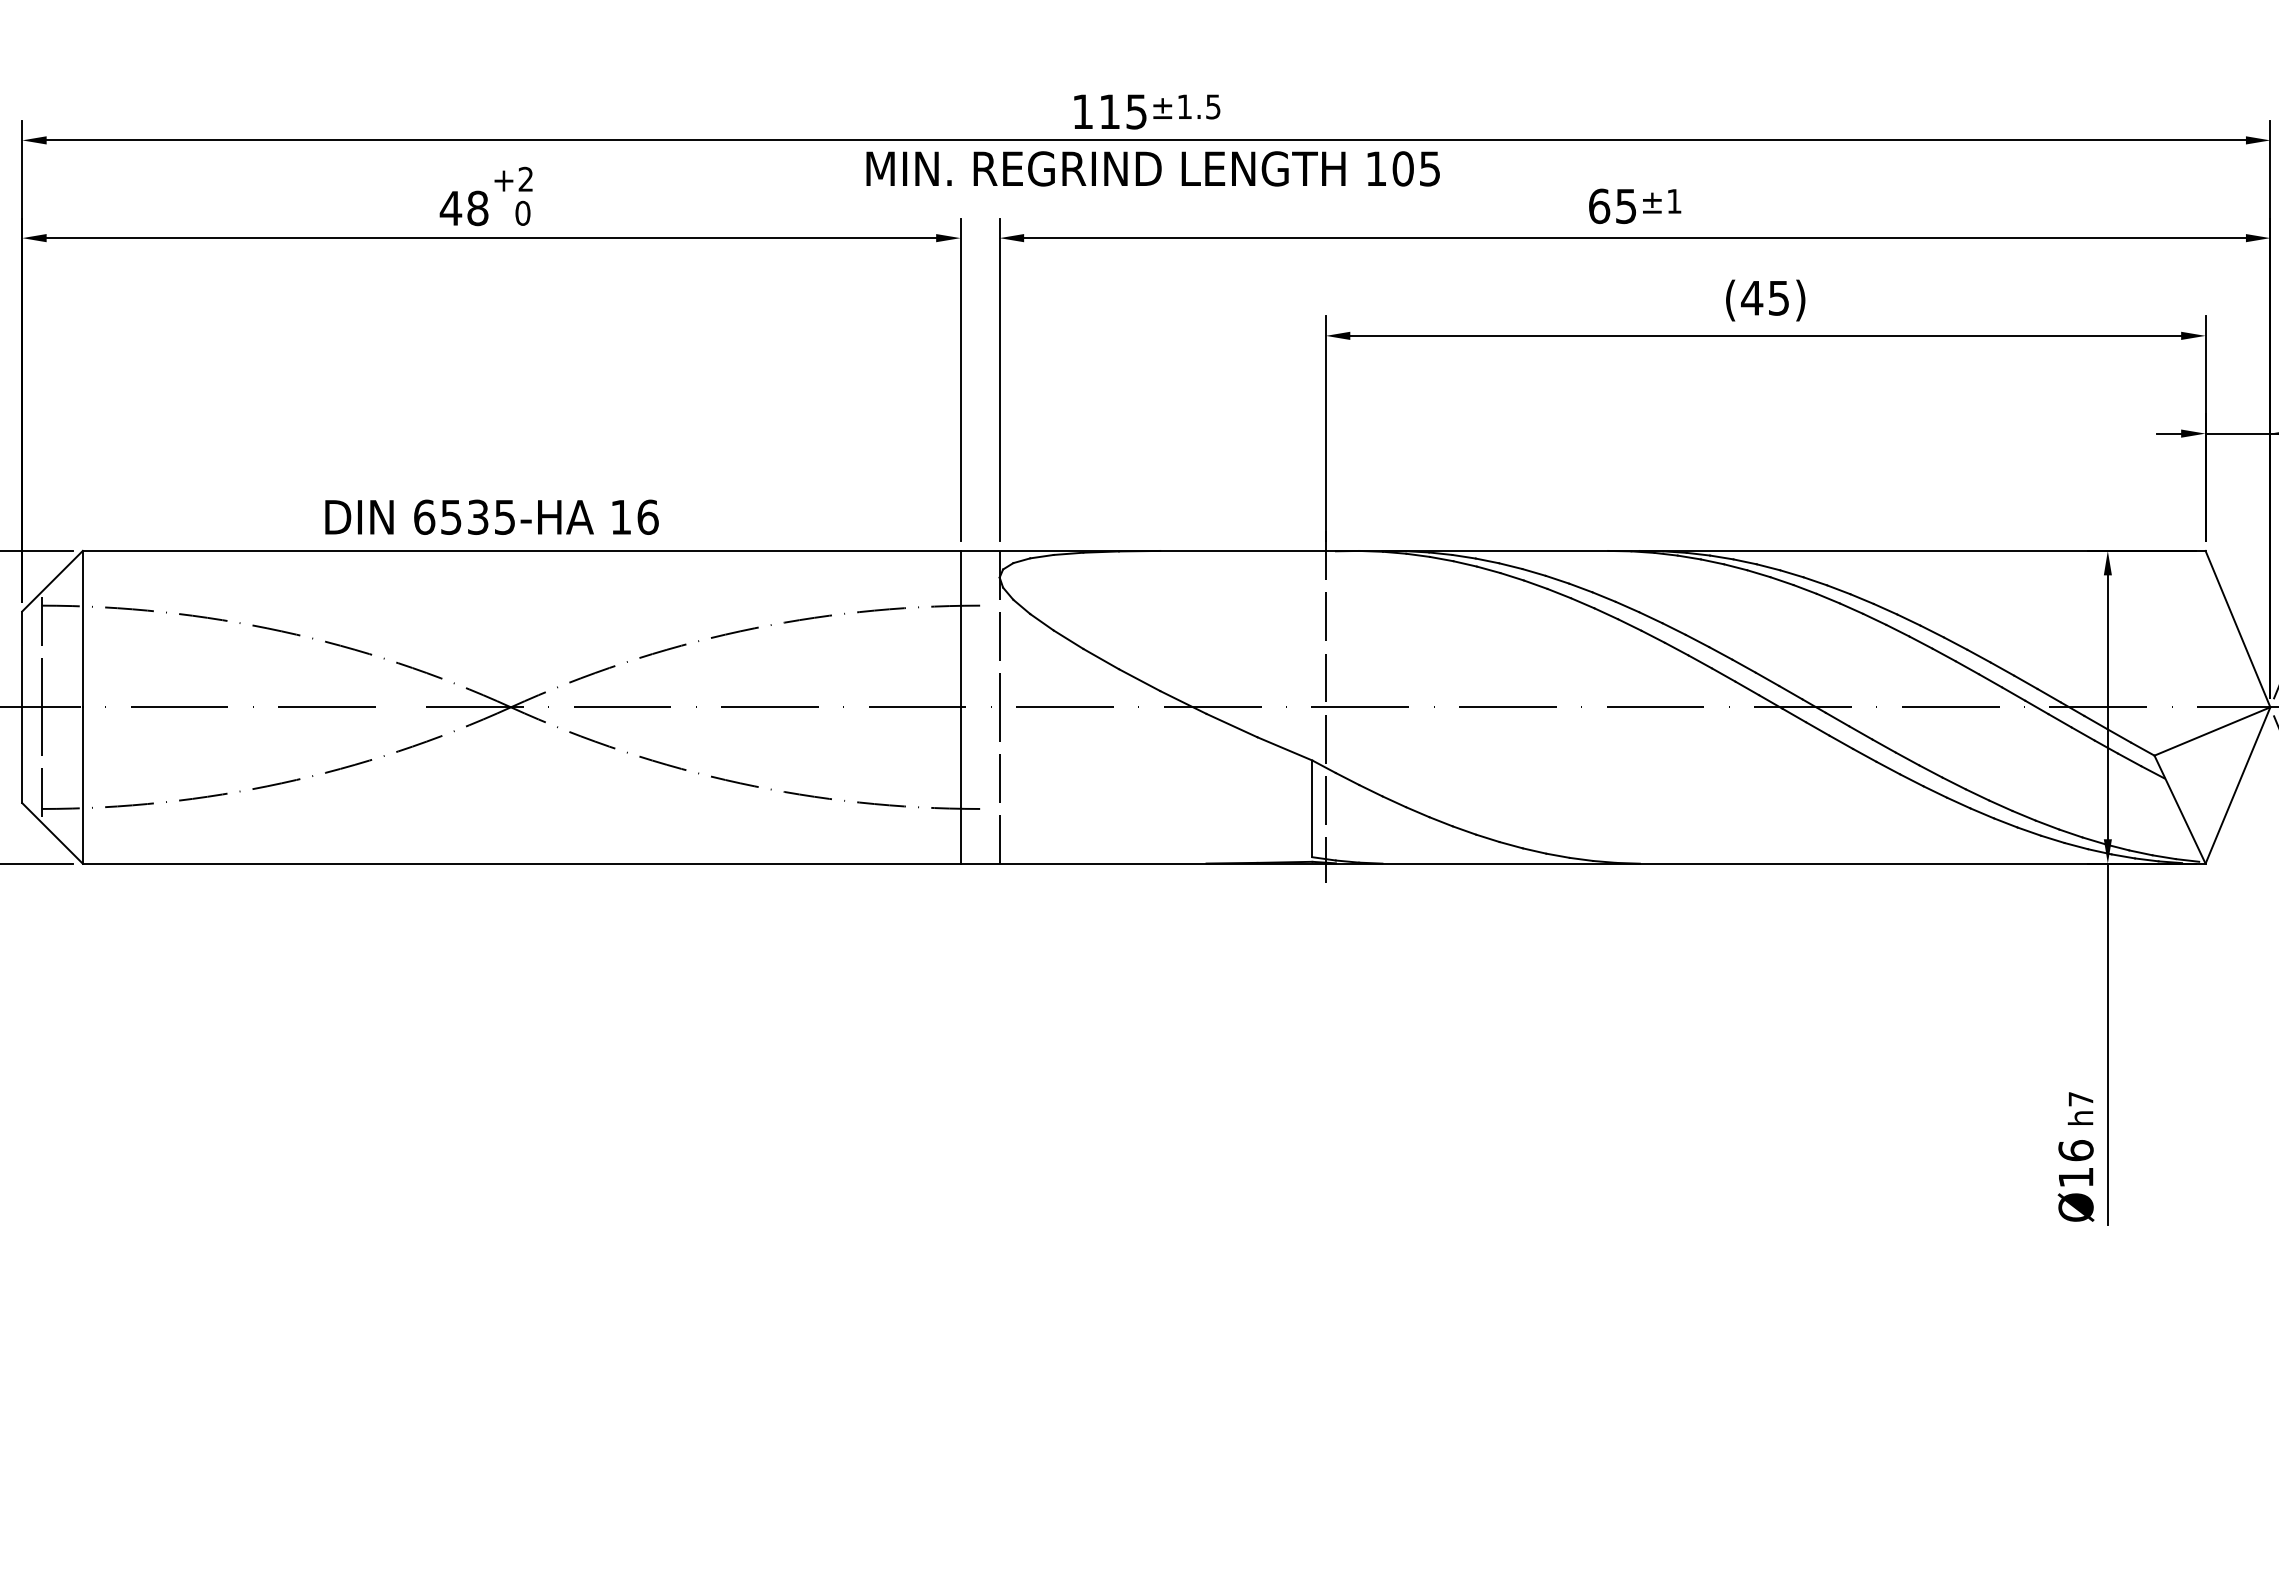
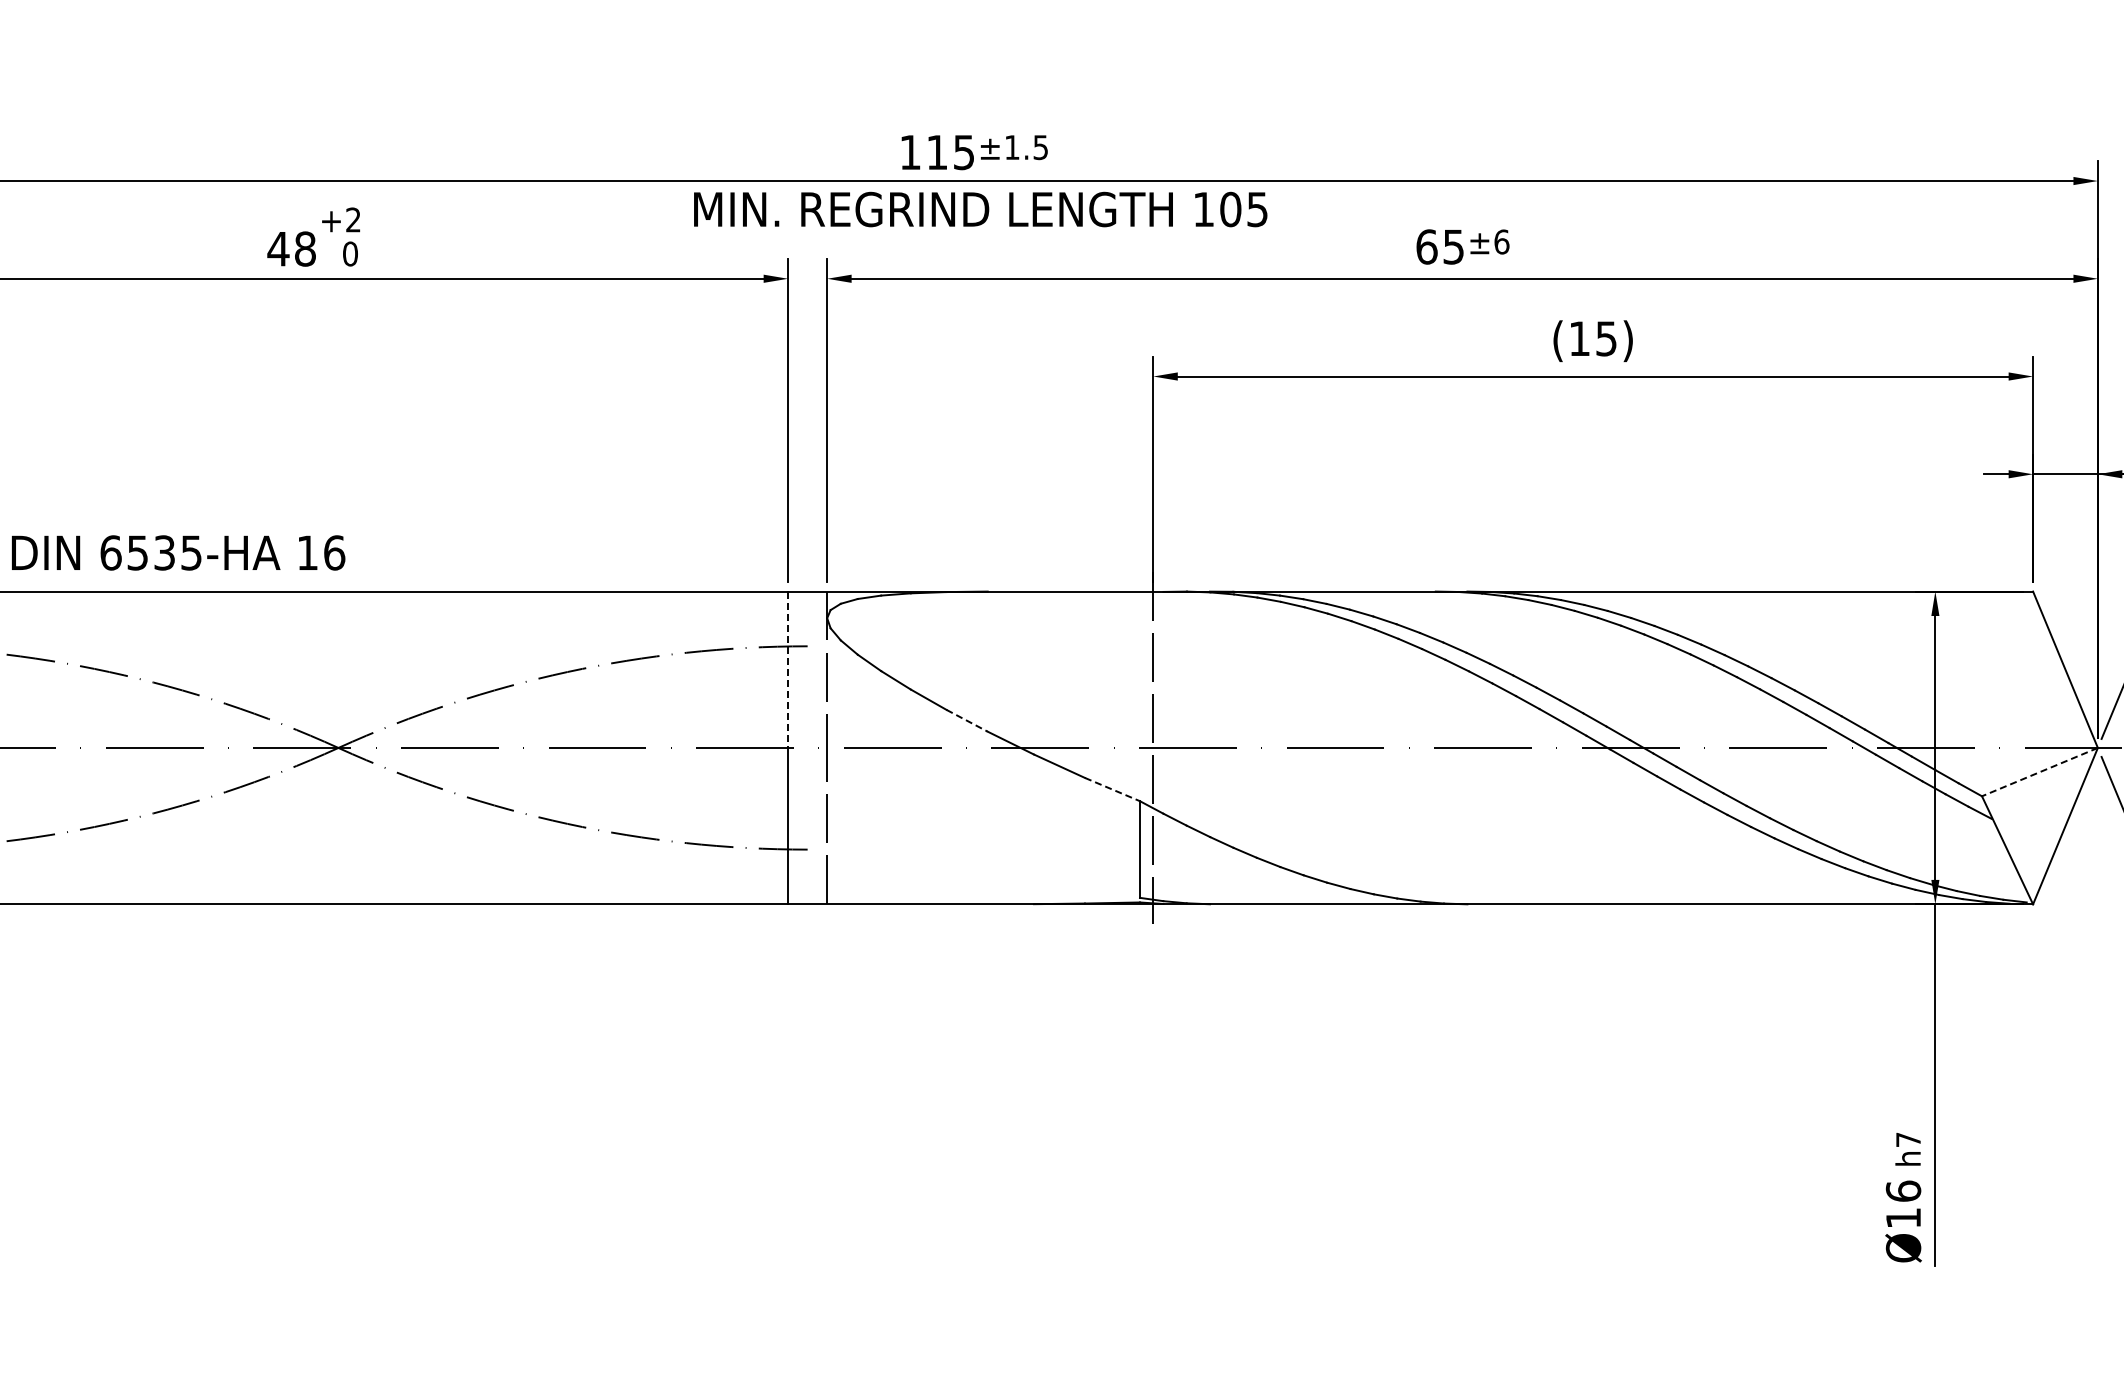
text: (1674, 200) -> (1502, 241), ±1 -> ±6
text: (1752, 298) -> (1580, 339), (45) -> (15)
text: (491, 516) -> (178, 552), moved
line: (960, 629) -> (788, 670), solid -> dashed
line: (1140, 680) -> (968, 721), solid -> dashed
line: (2212, 731) -> (2040, 772), solid -> dashed
line: (1284, 748) -> (1112, 789), solid -> dashed

